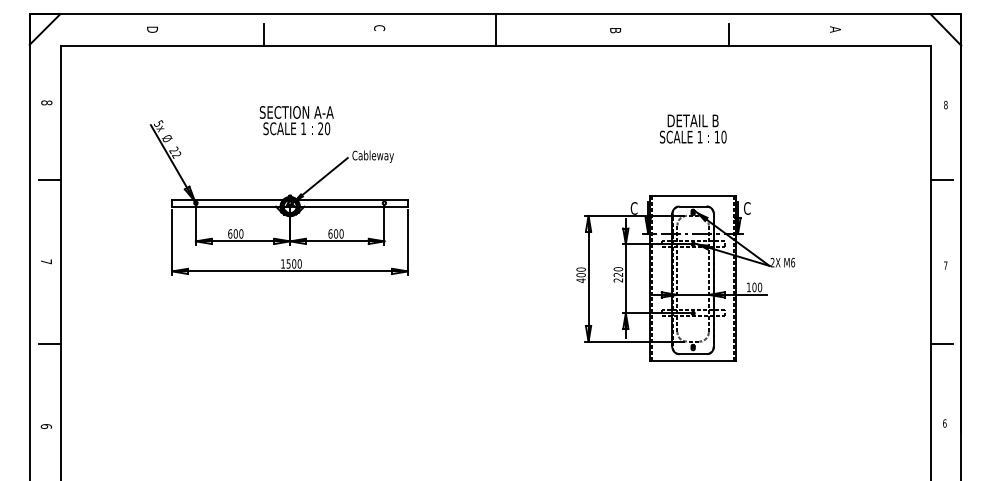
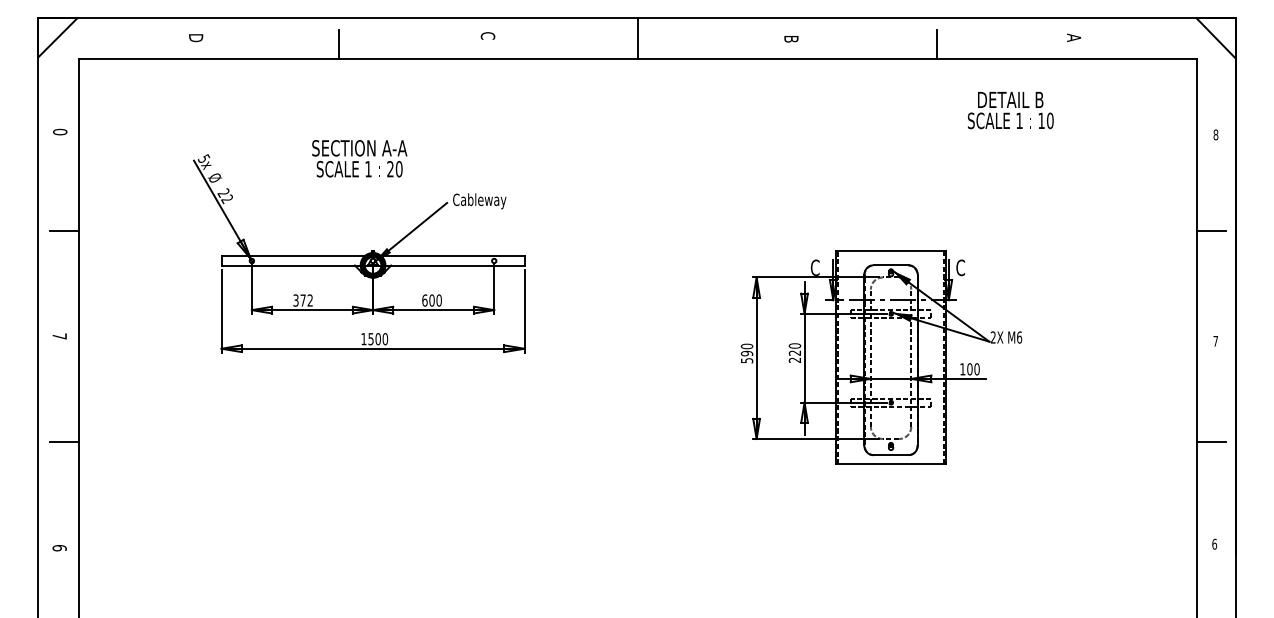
text: (46, 102) -> (59, 131), 8 -> 0
text: (296, 120) -> (359, 158), moved
text: (693, 128) -> (1011, 109), moved
text: (235, 233) -> (302, 300), 600 -> 372
text: (580, 277) -> (746, 356), 400 -> 590

